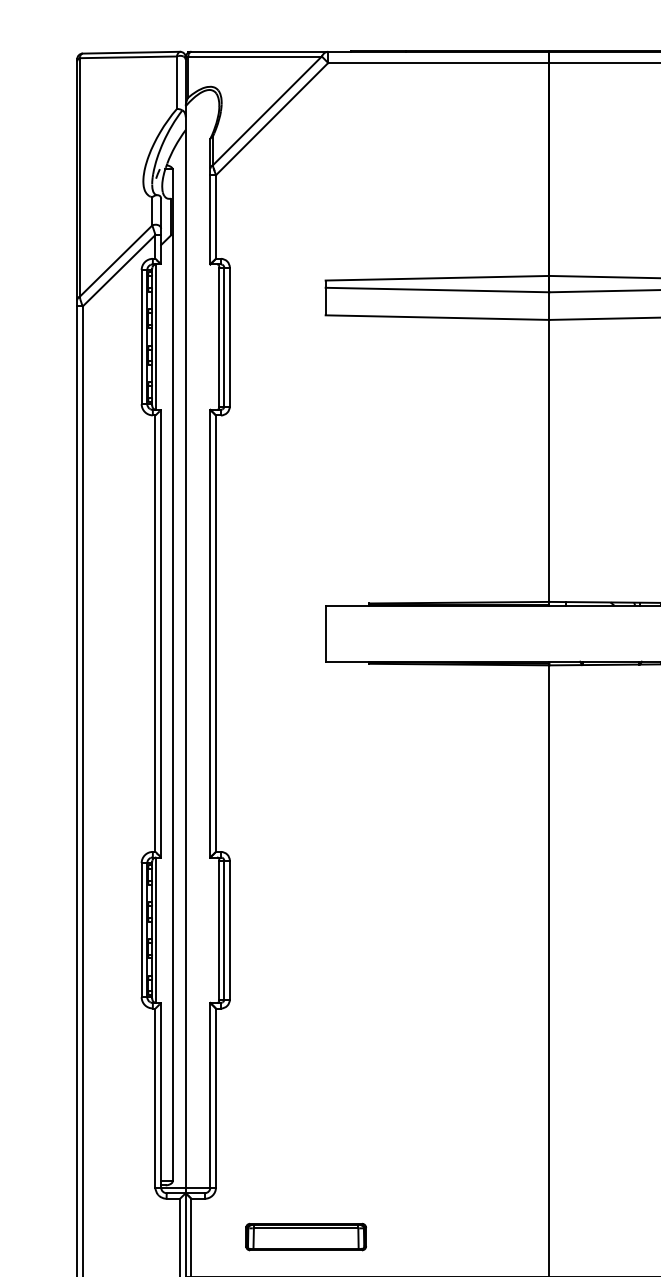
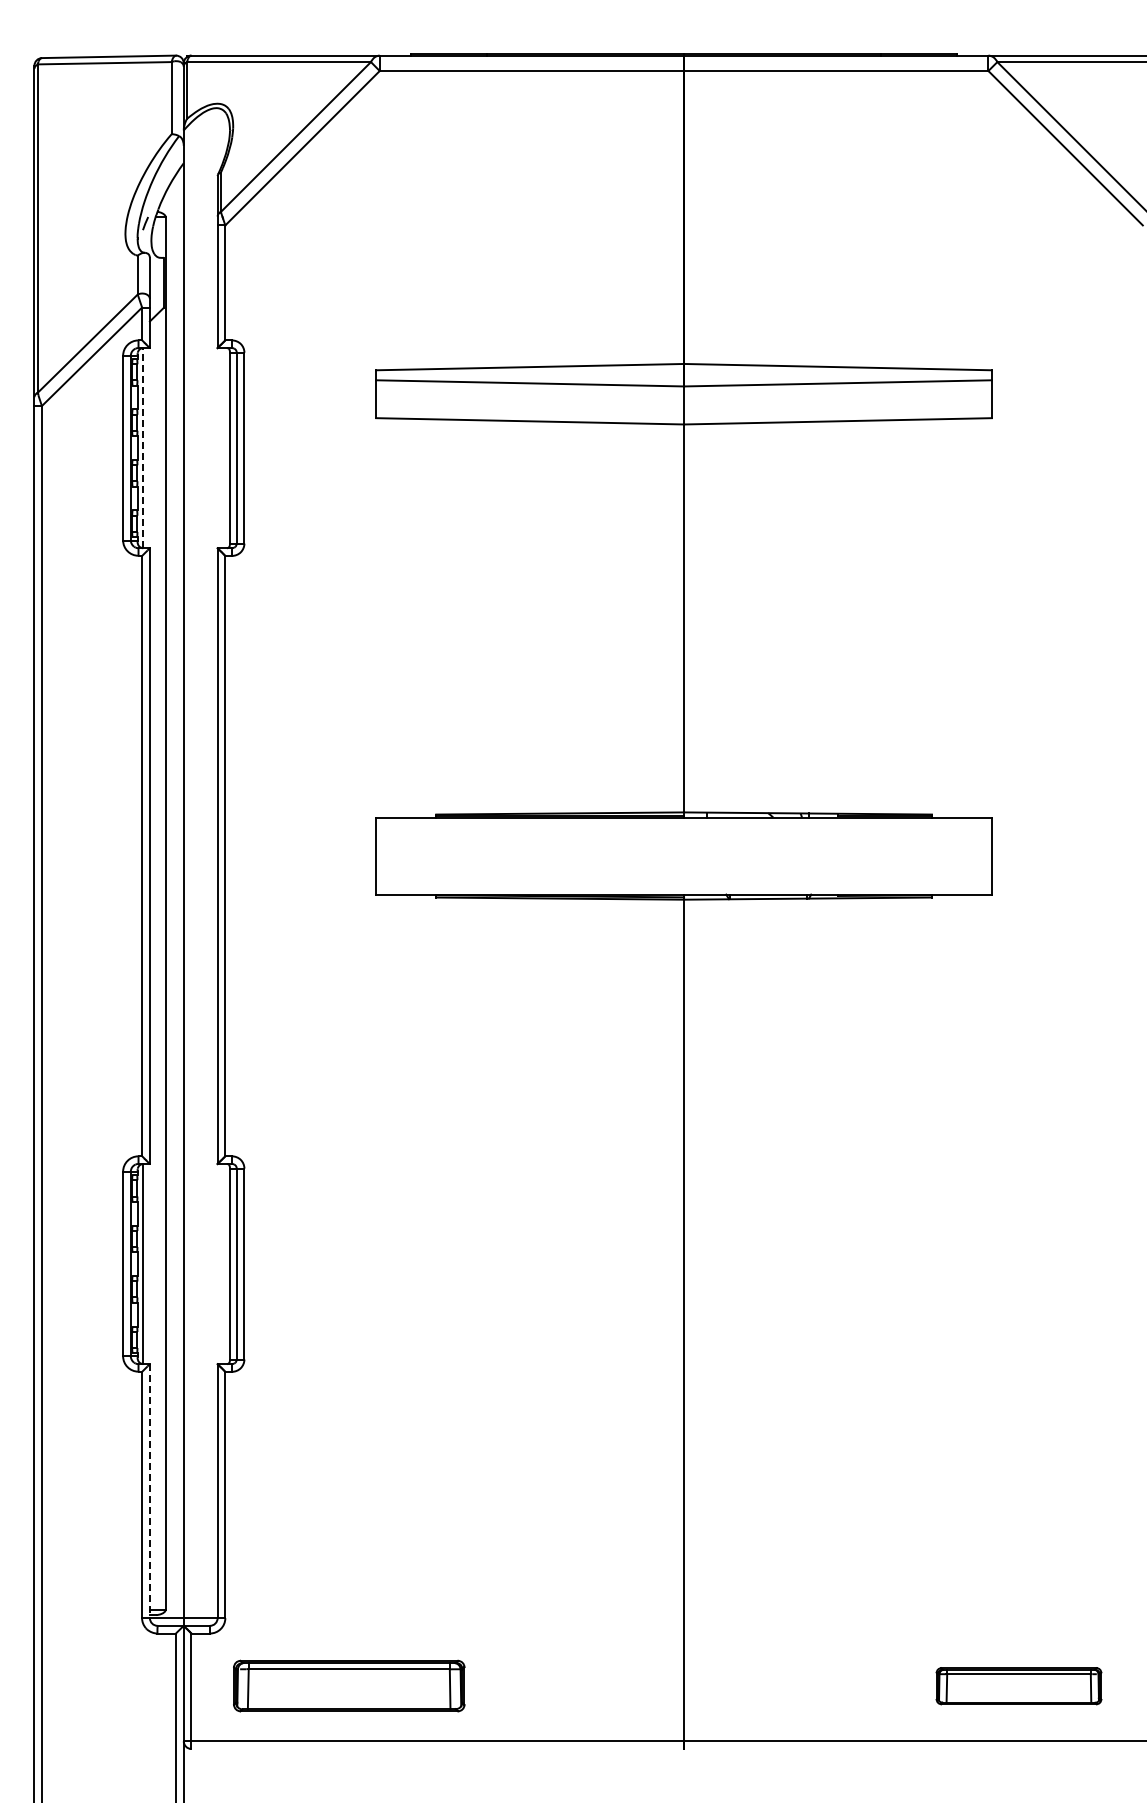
line: (155, 336) -> (142, 447), solid -> dashed
line: (160, 1095) -> (149, 1491), solid -> dashed
part: (306, 1237) -> (349, 1686), size x1.4

